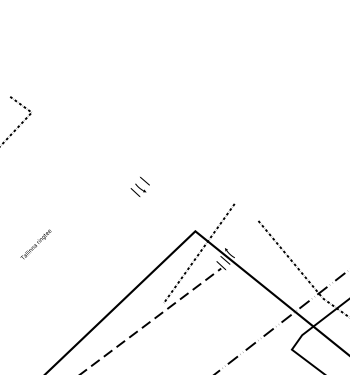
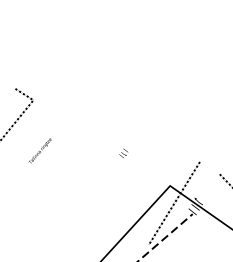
part: (139, 186) -> (123, 153), size x0.6
text: (35, 244) -> (39, 150), moved

